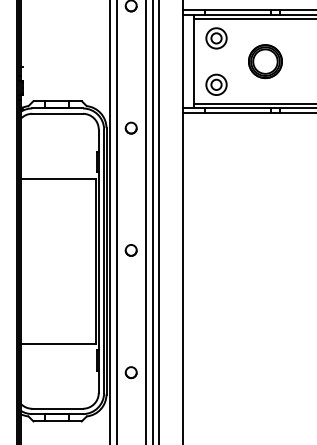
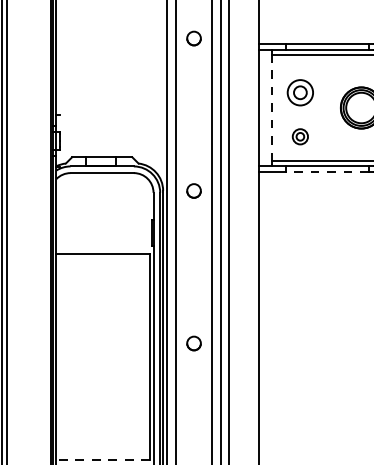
part: (216, 38) -> (300, 92), moved
line: (193, 61) -> (271, 107), solid -> dashed
part: (216, 84) -> (300, 136), size x0.6
line: (237, 113) -> (326, 172), solid -> dashed
line: (58, 343) -> (103, 459), solid -> dashed

